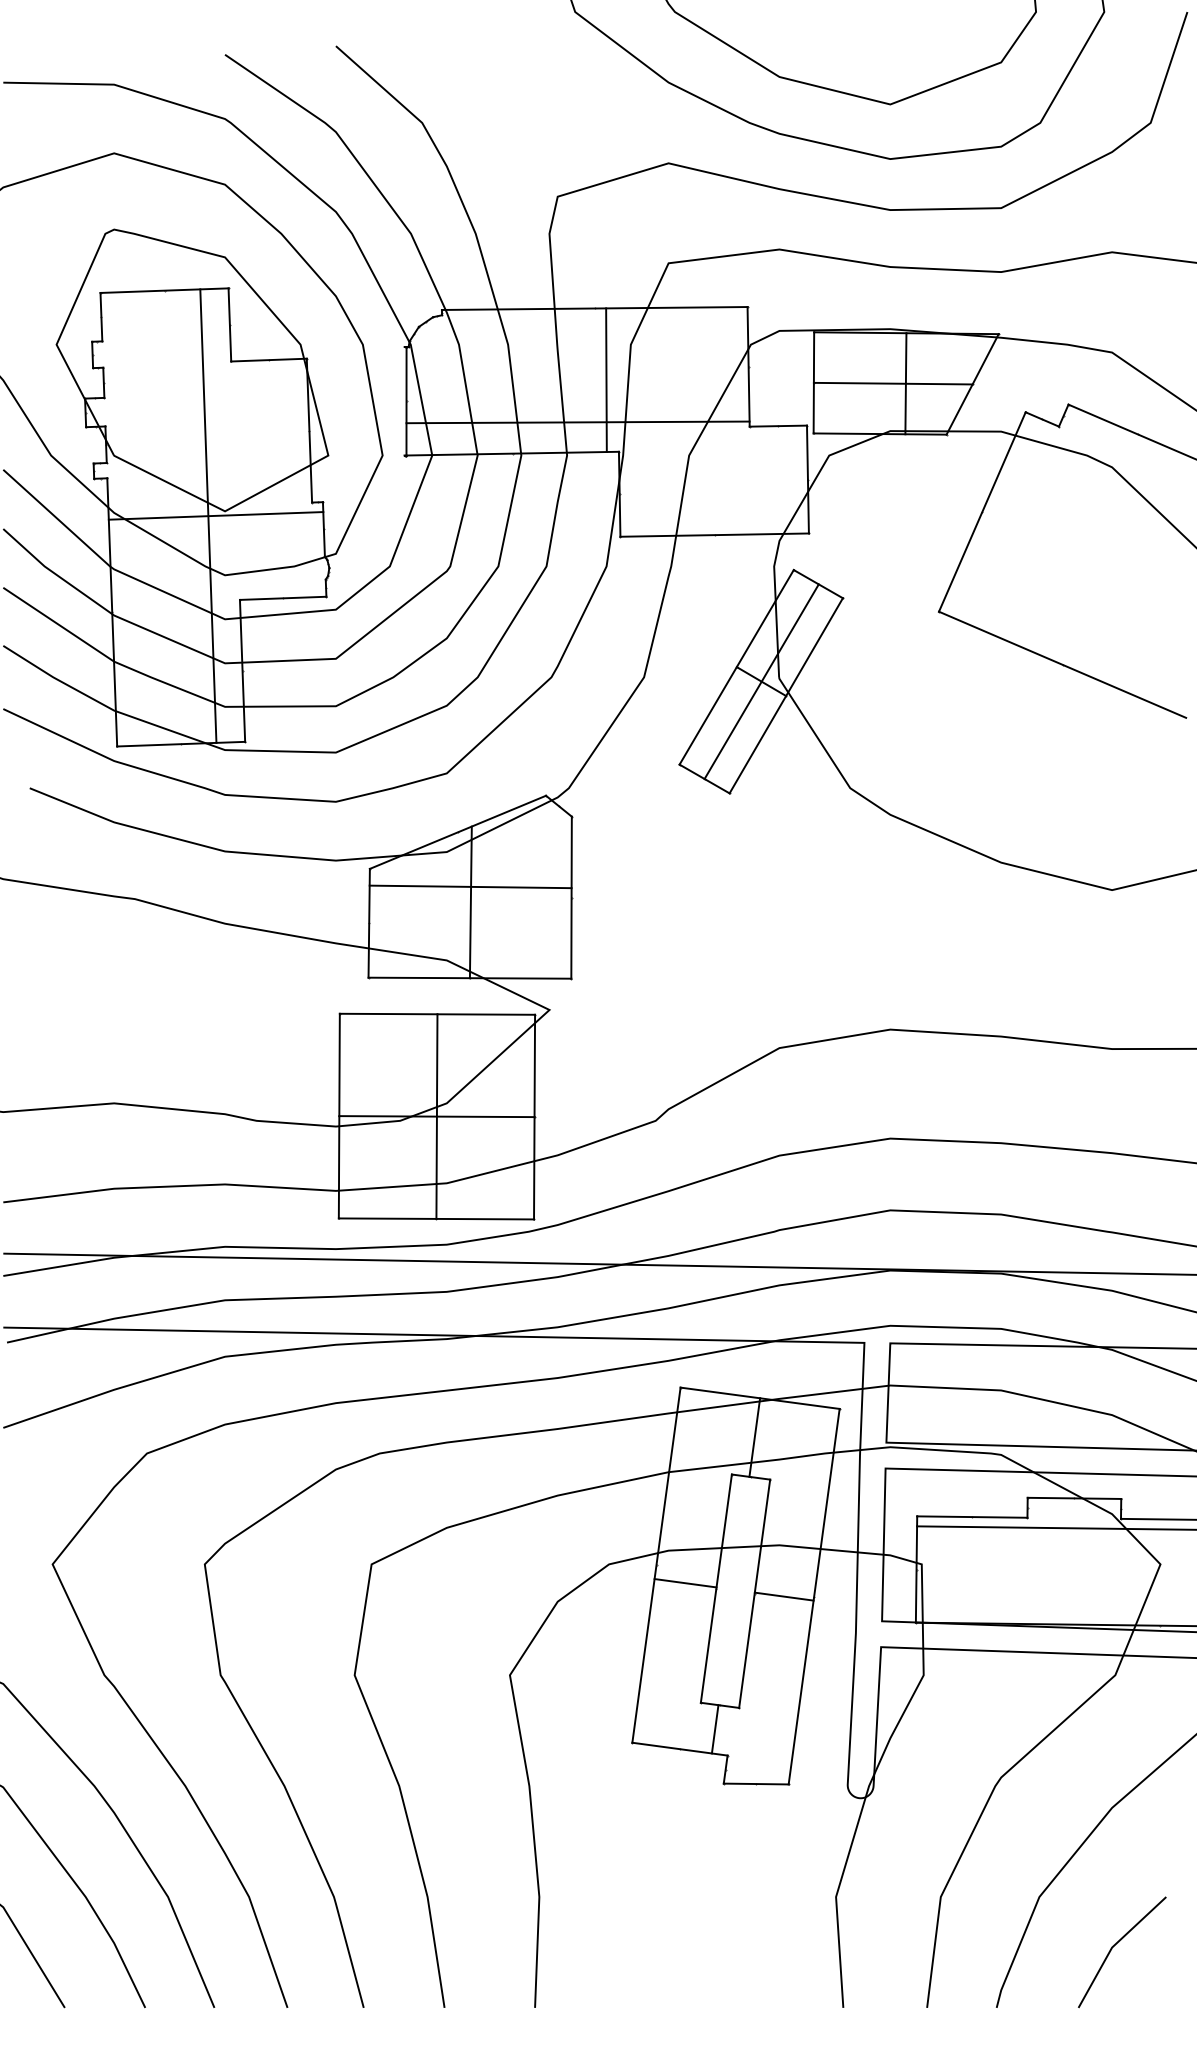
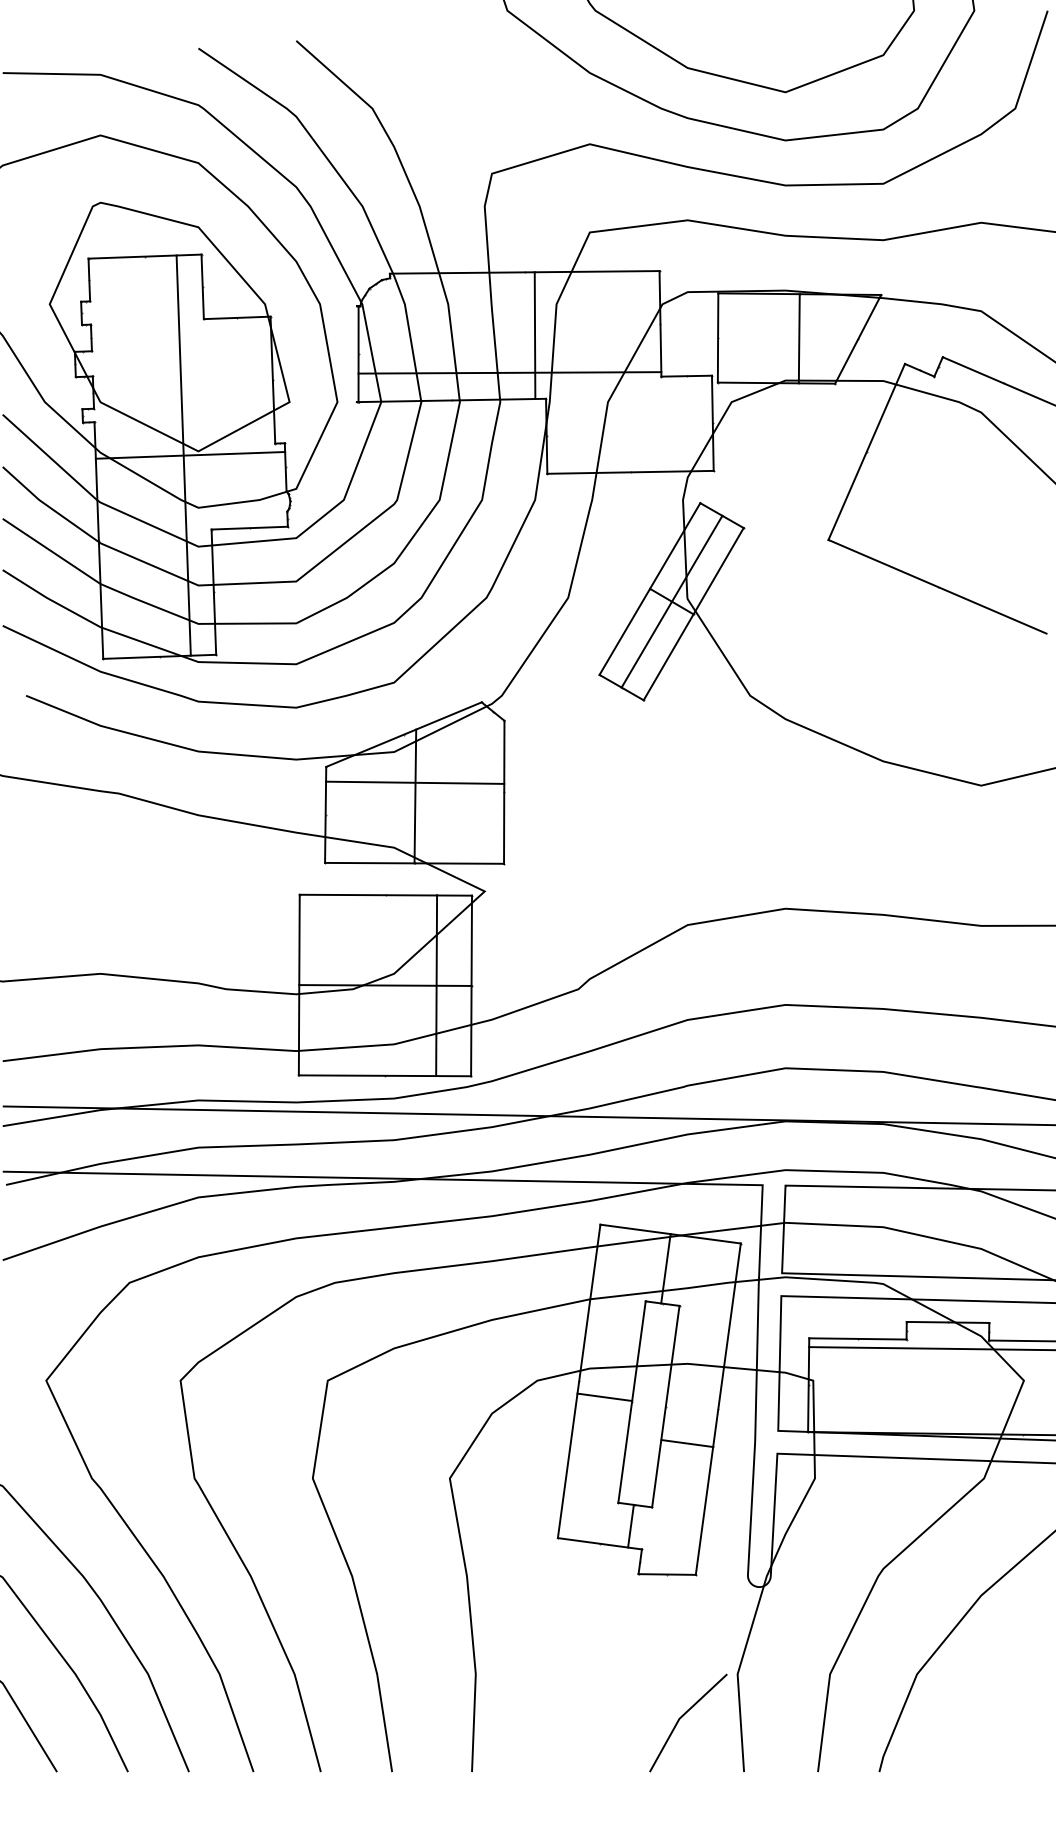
line: (892, 383) -> (787, 338), removed
line: (436, 1116) -> (436, 985), moved
line: (783, 1596) -> (686, 1443), moved
line: (1115, 1945) -> (682, 1717), moved

